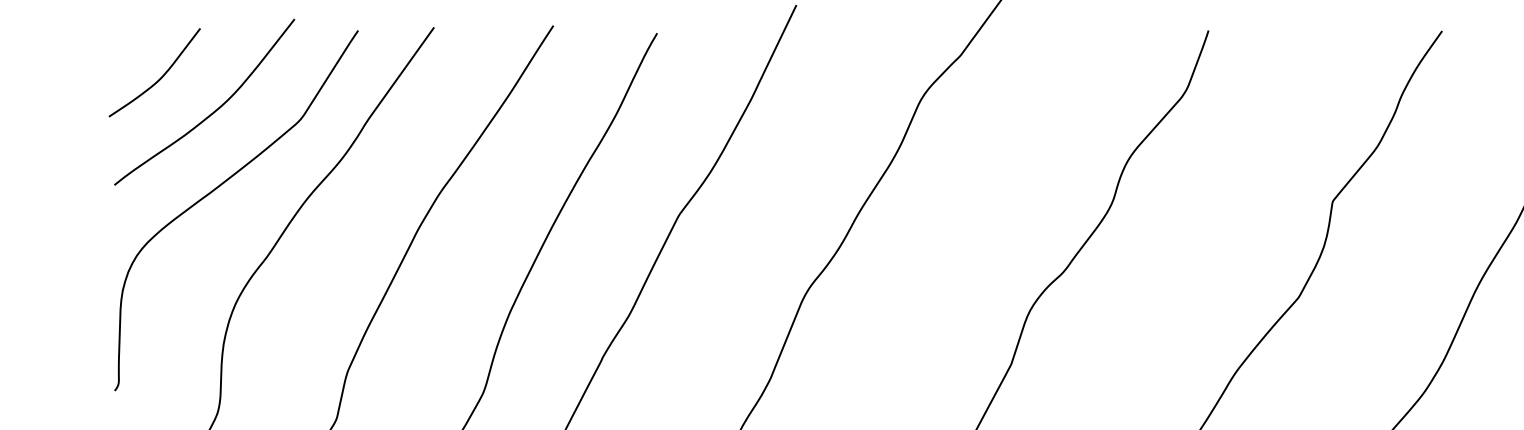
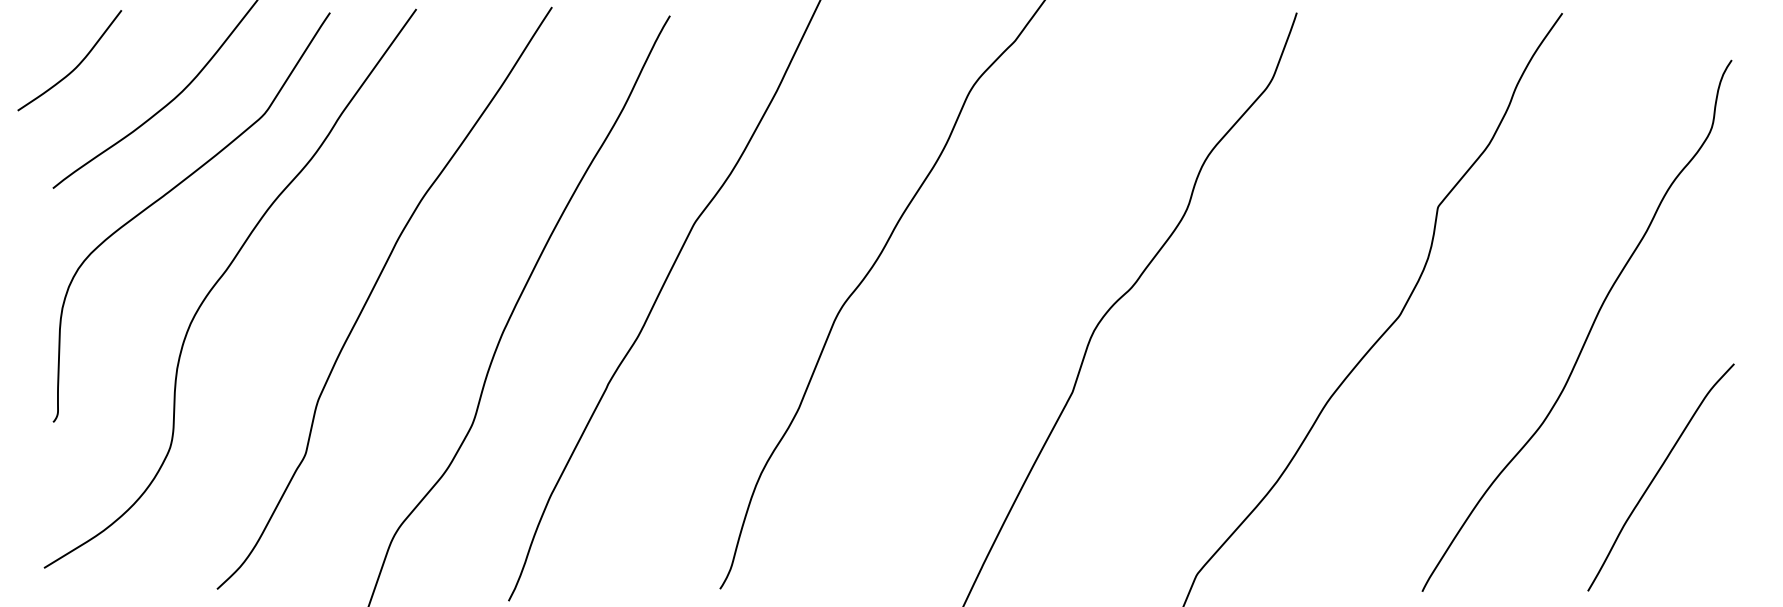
curve: (161, 76) -> (77, 64), moved

